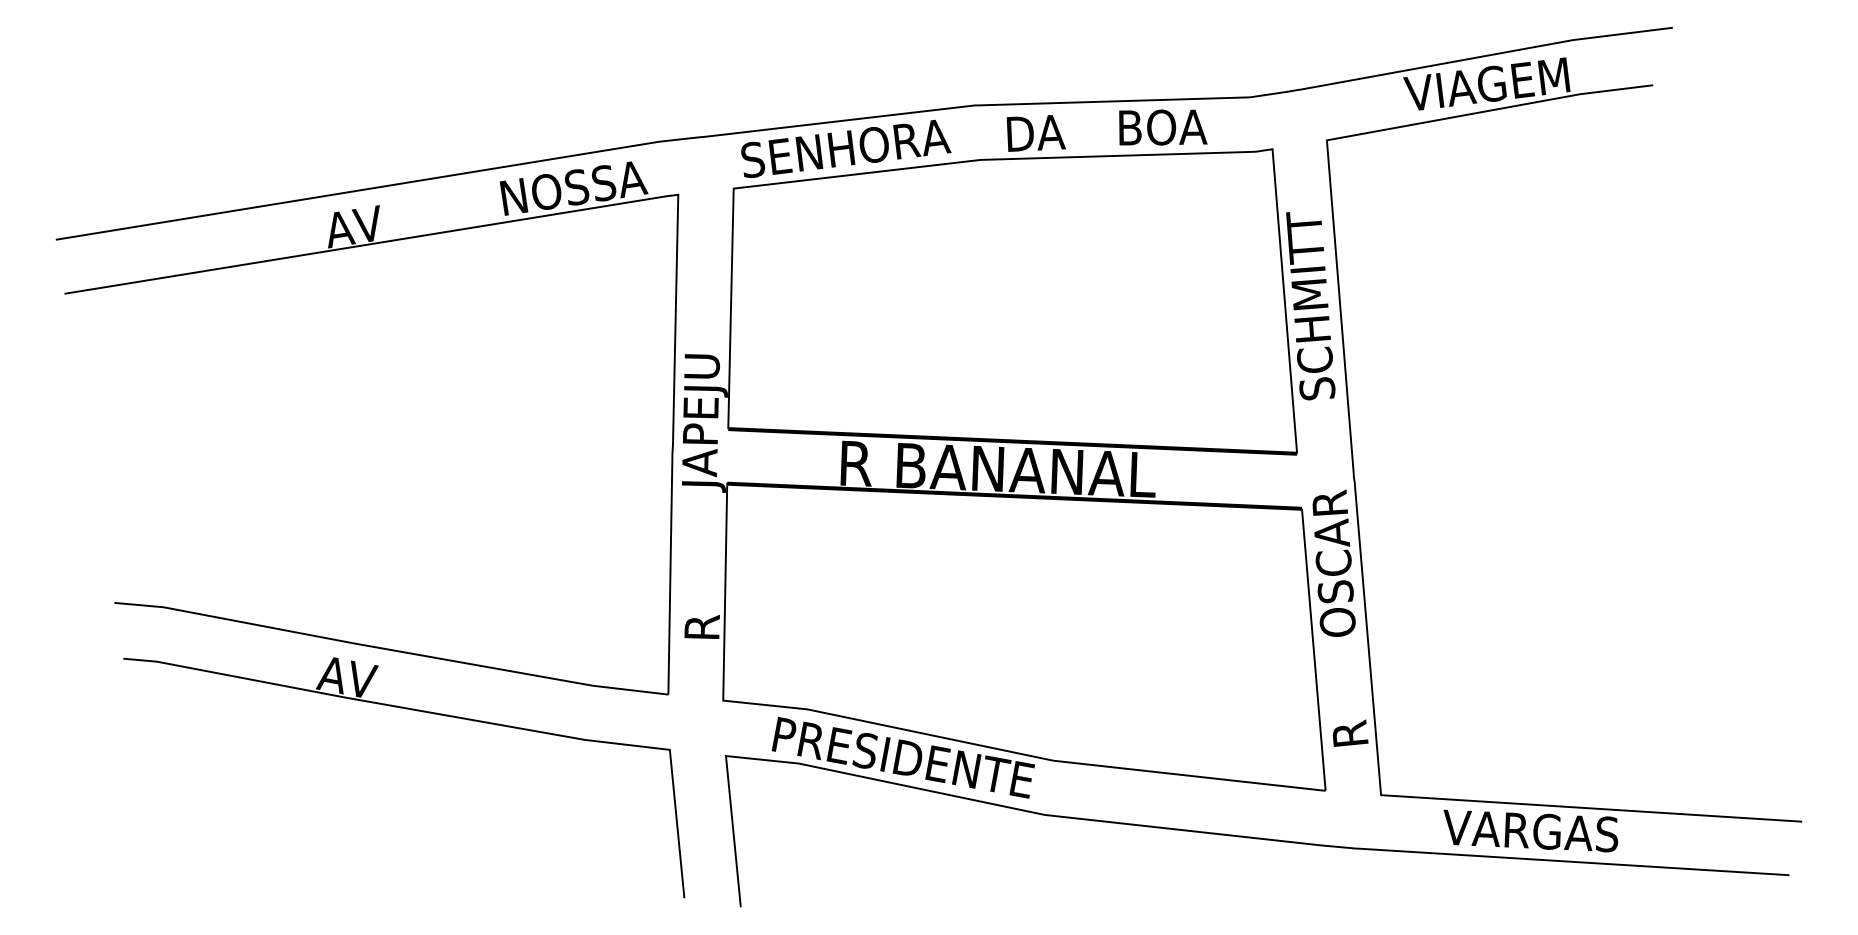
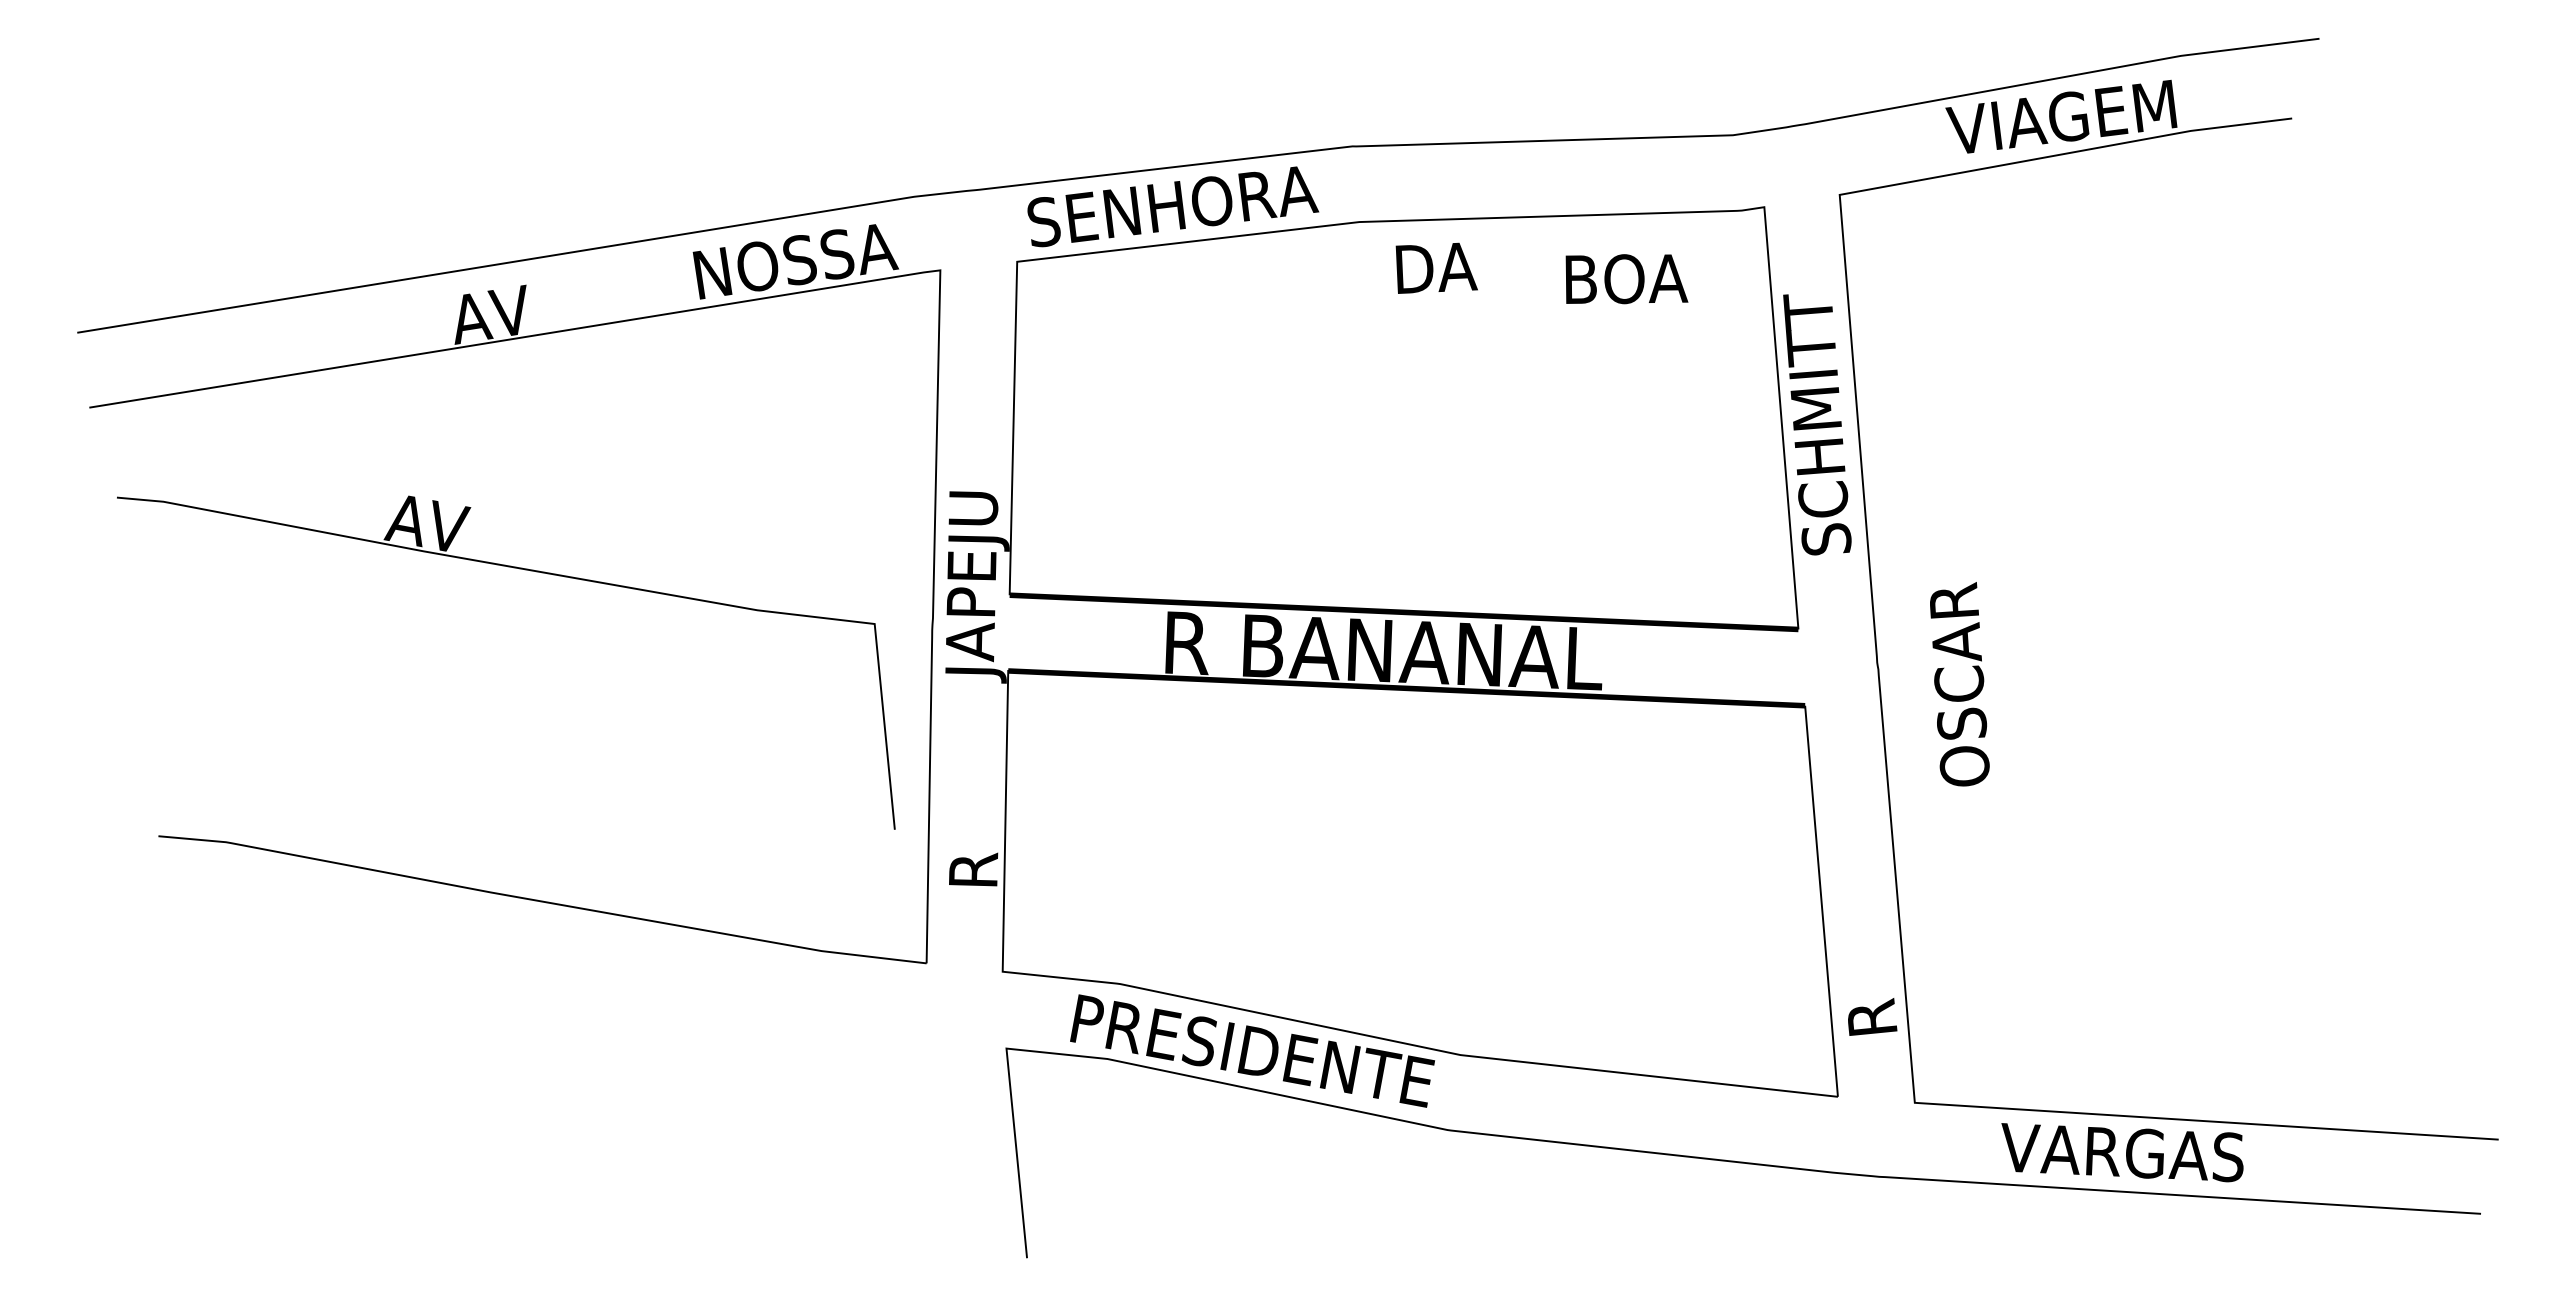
text: (1163, 127) -> (1626, 279), moved
text: (1036, 132) -> (1436, 267), moved
text: (1333, 563) -> (1959, 684), moved
part: (417, 711) -> (524, 570), moved

